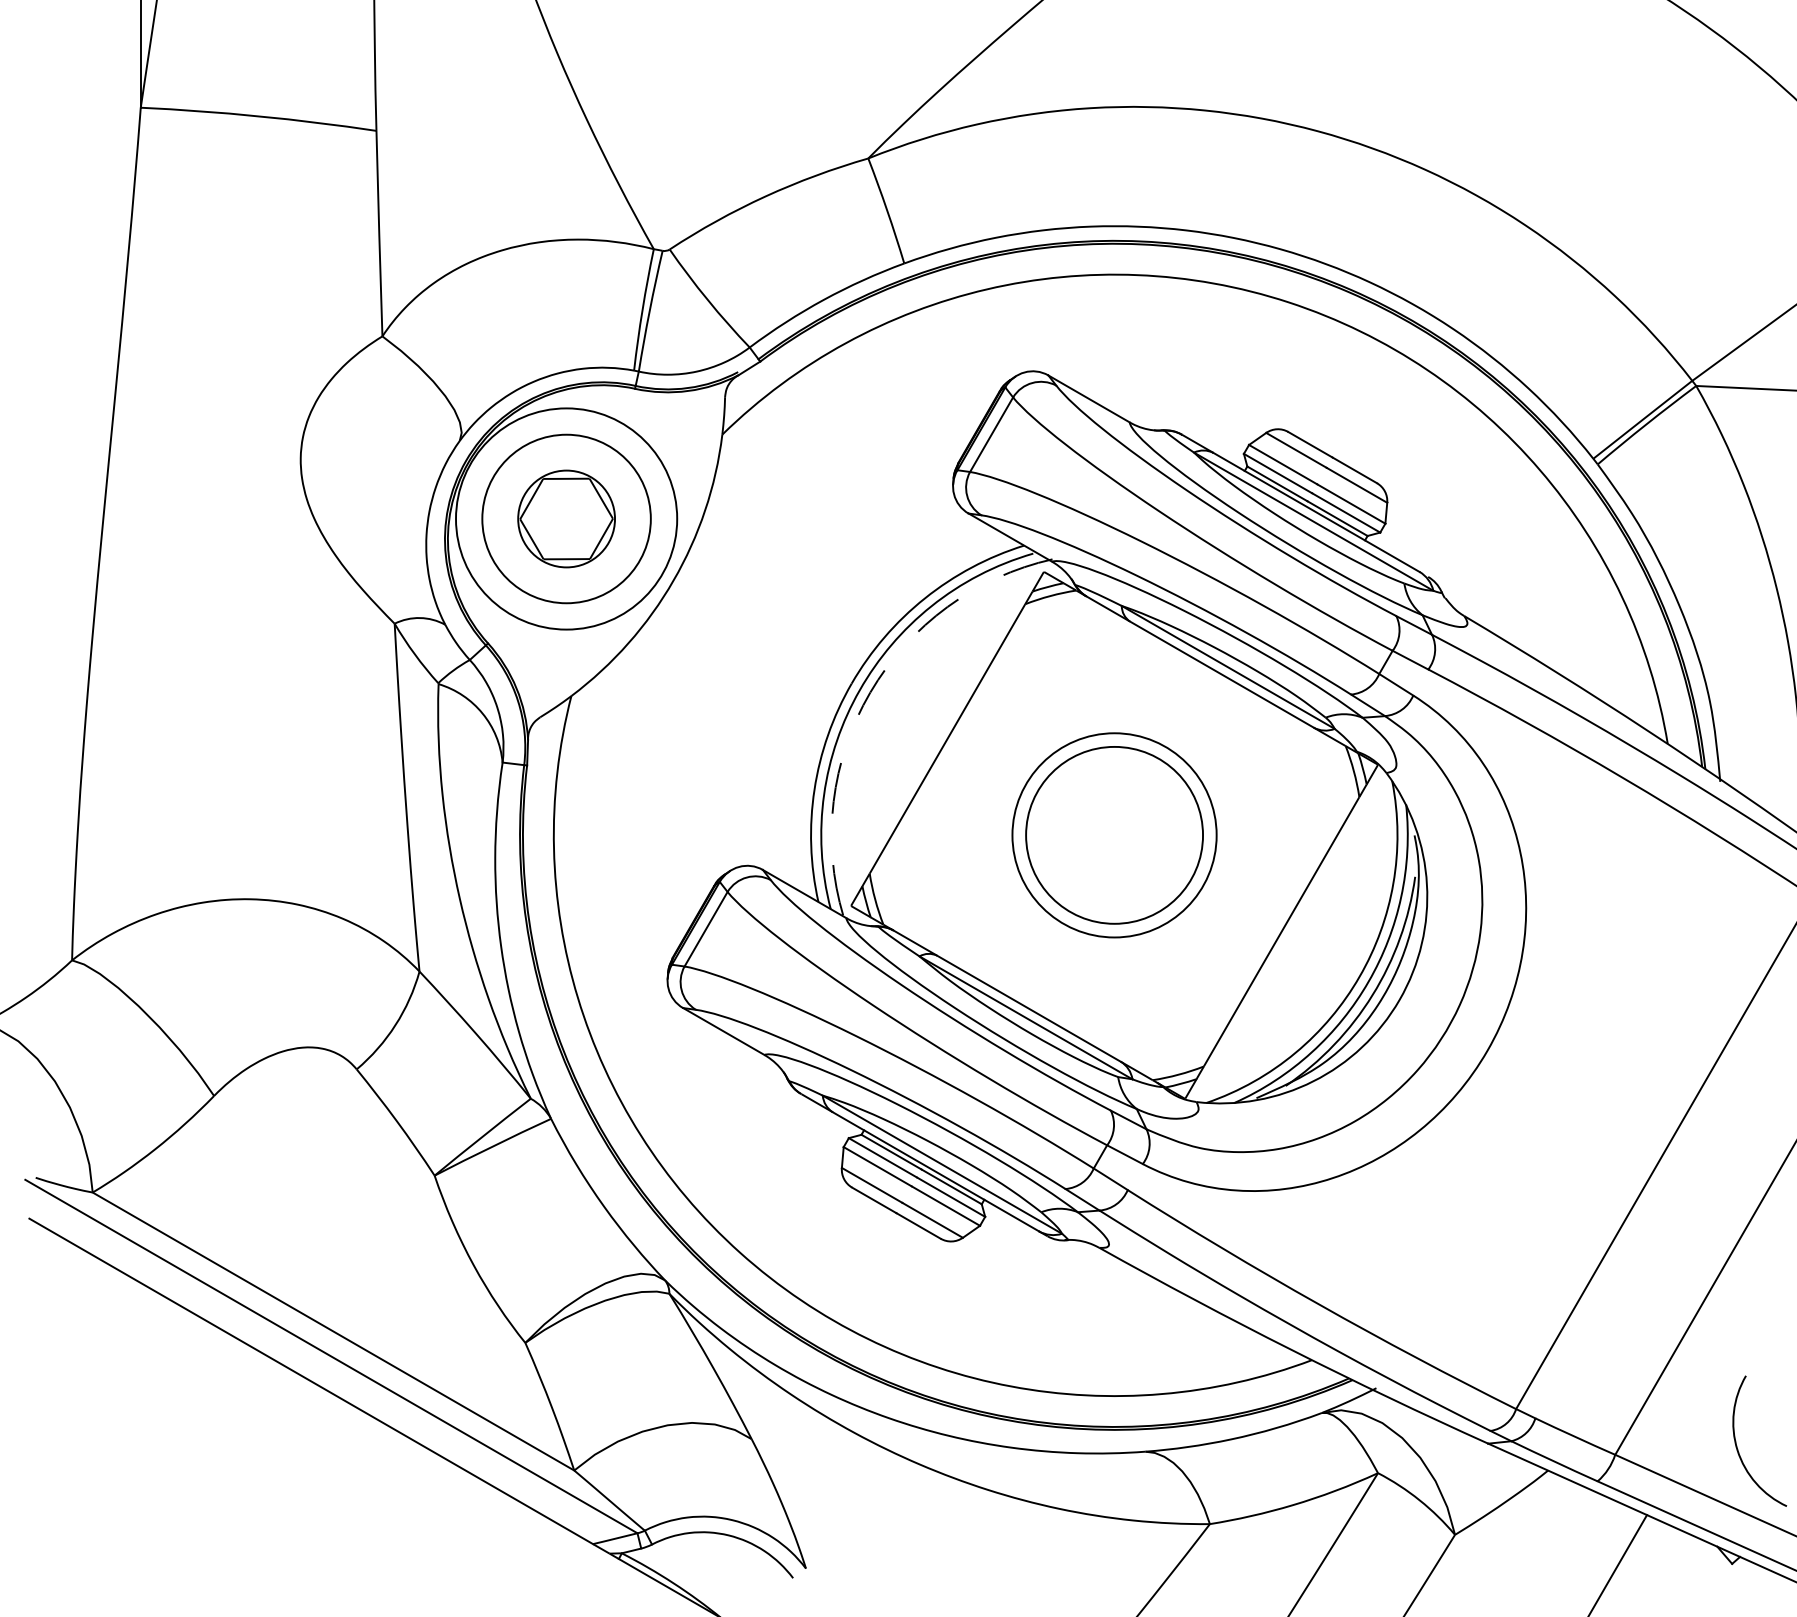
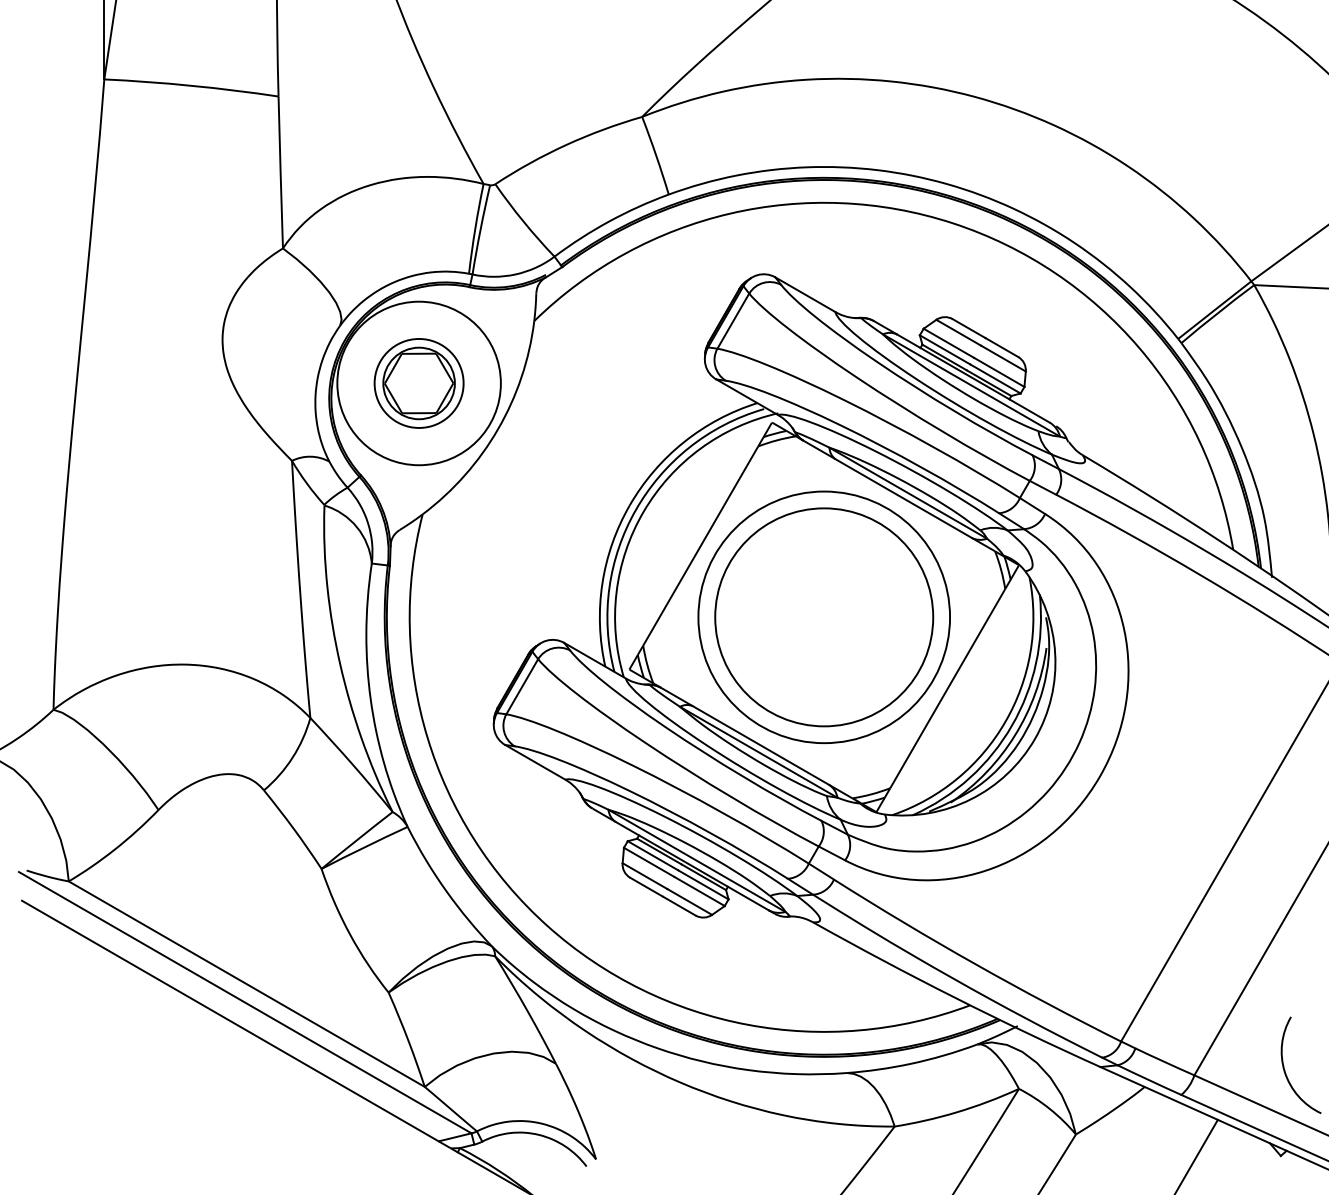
circle: (566, 518) -> (419, 383), size x0.71
arc: (870, 692) -> (643, 511), dashed -> solid
circle: (1114, 834) -> (824, 616), size x1.67
circle: (1114, 835) -> (824, 617), size x1.67

